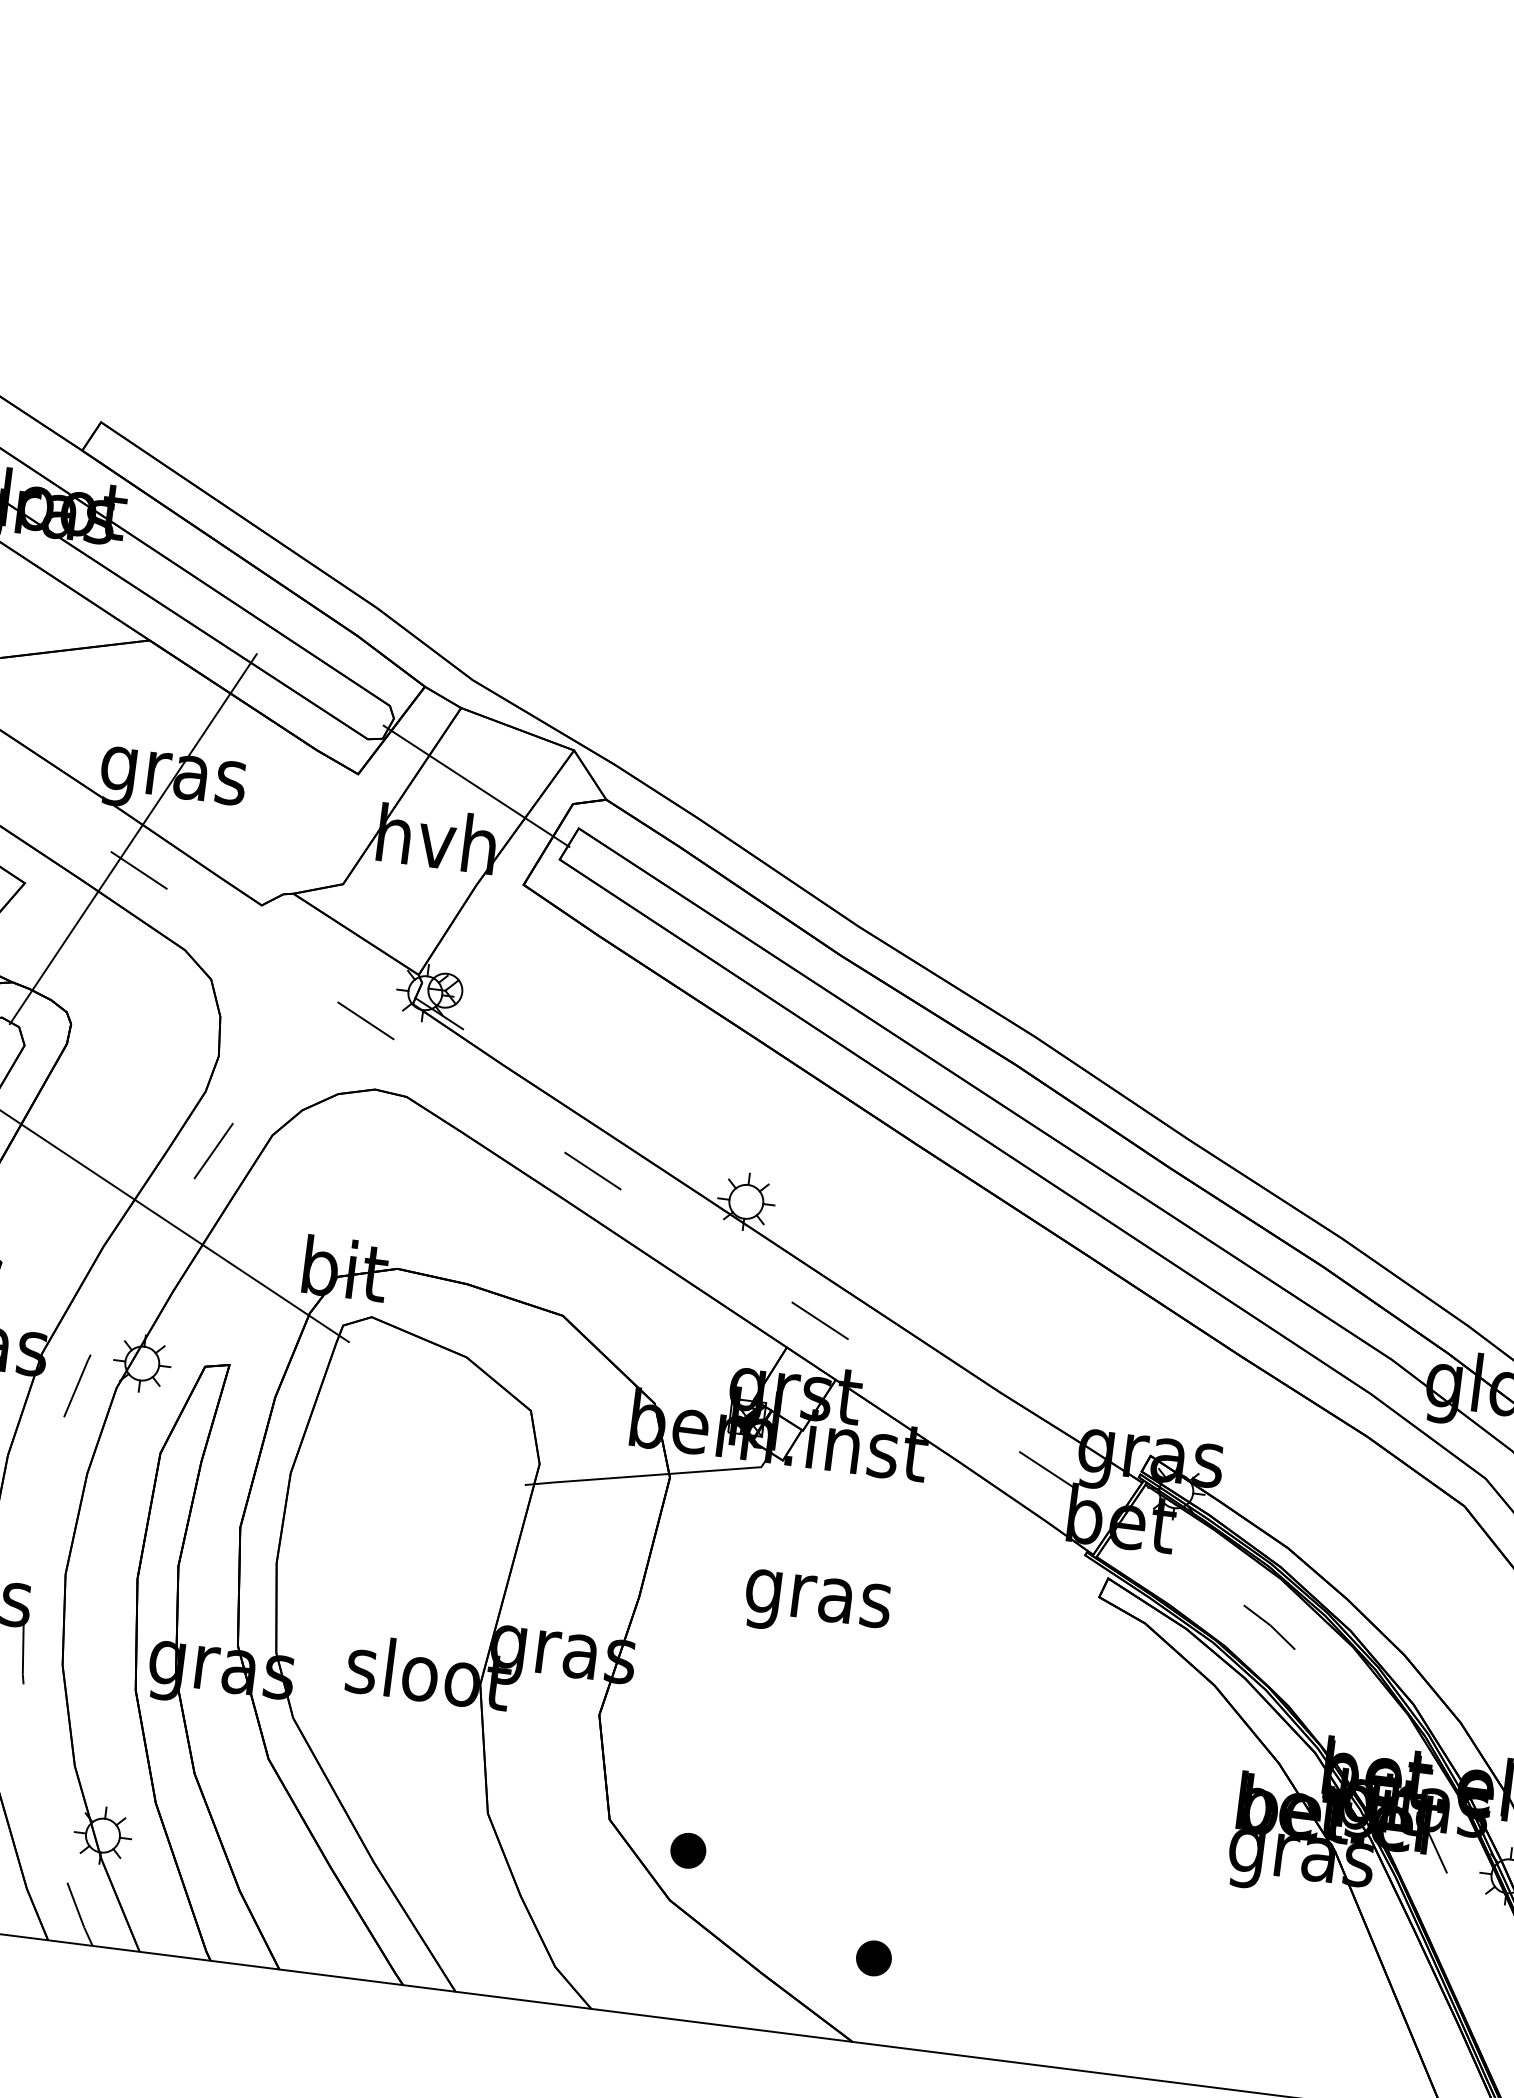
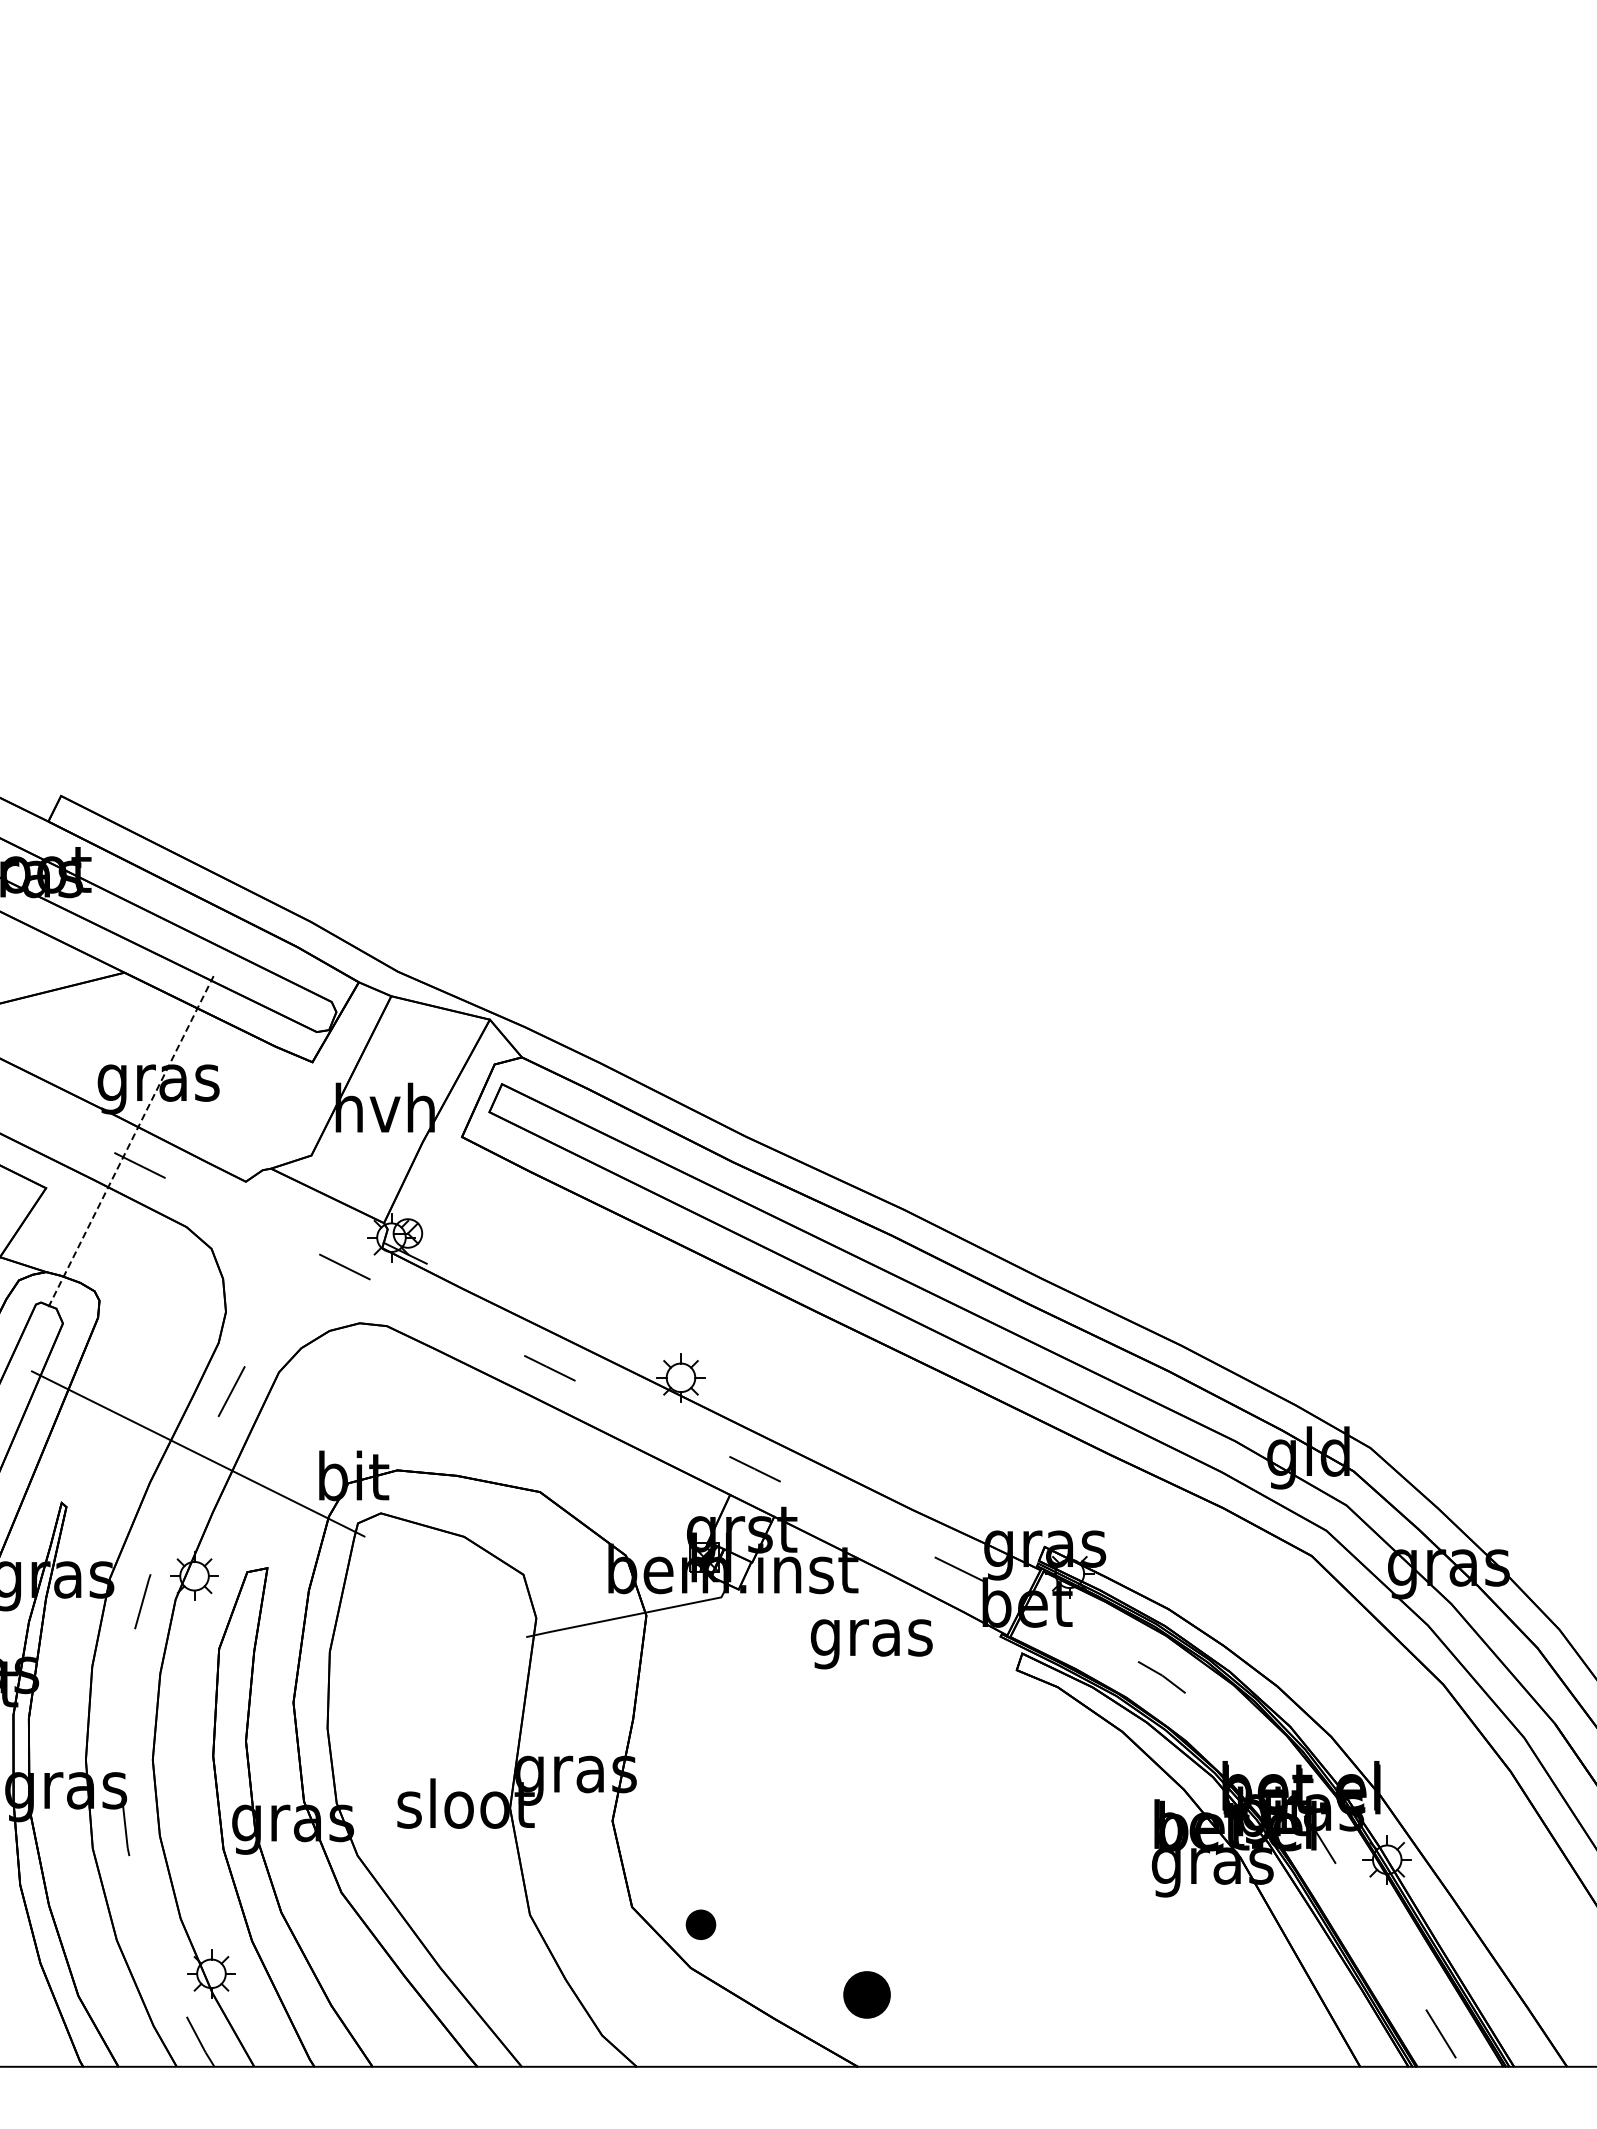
line: (476, 785) -> (412, 1059), removed
line: (132, 839) -> (131, 1140), solid -> dashed
text: (817, 1606) -> (871, 1644), moved
part: (873, 1957) -> (866, 1994), size x1.6

